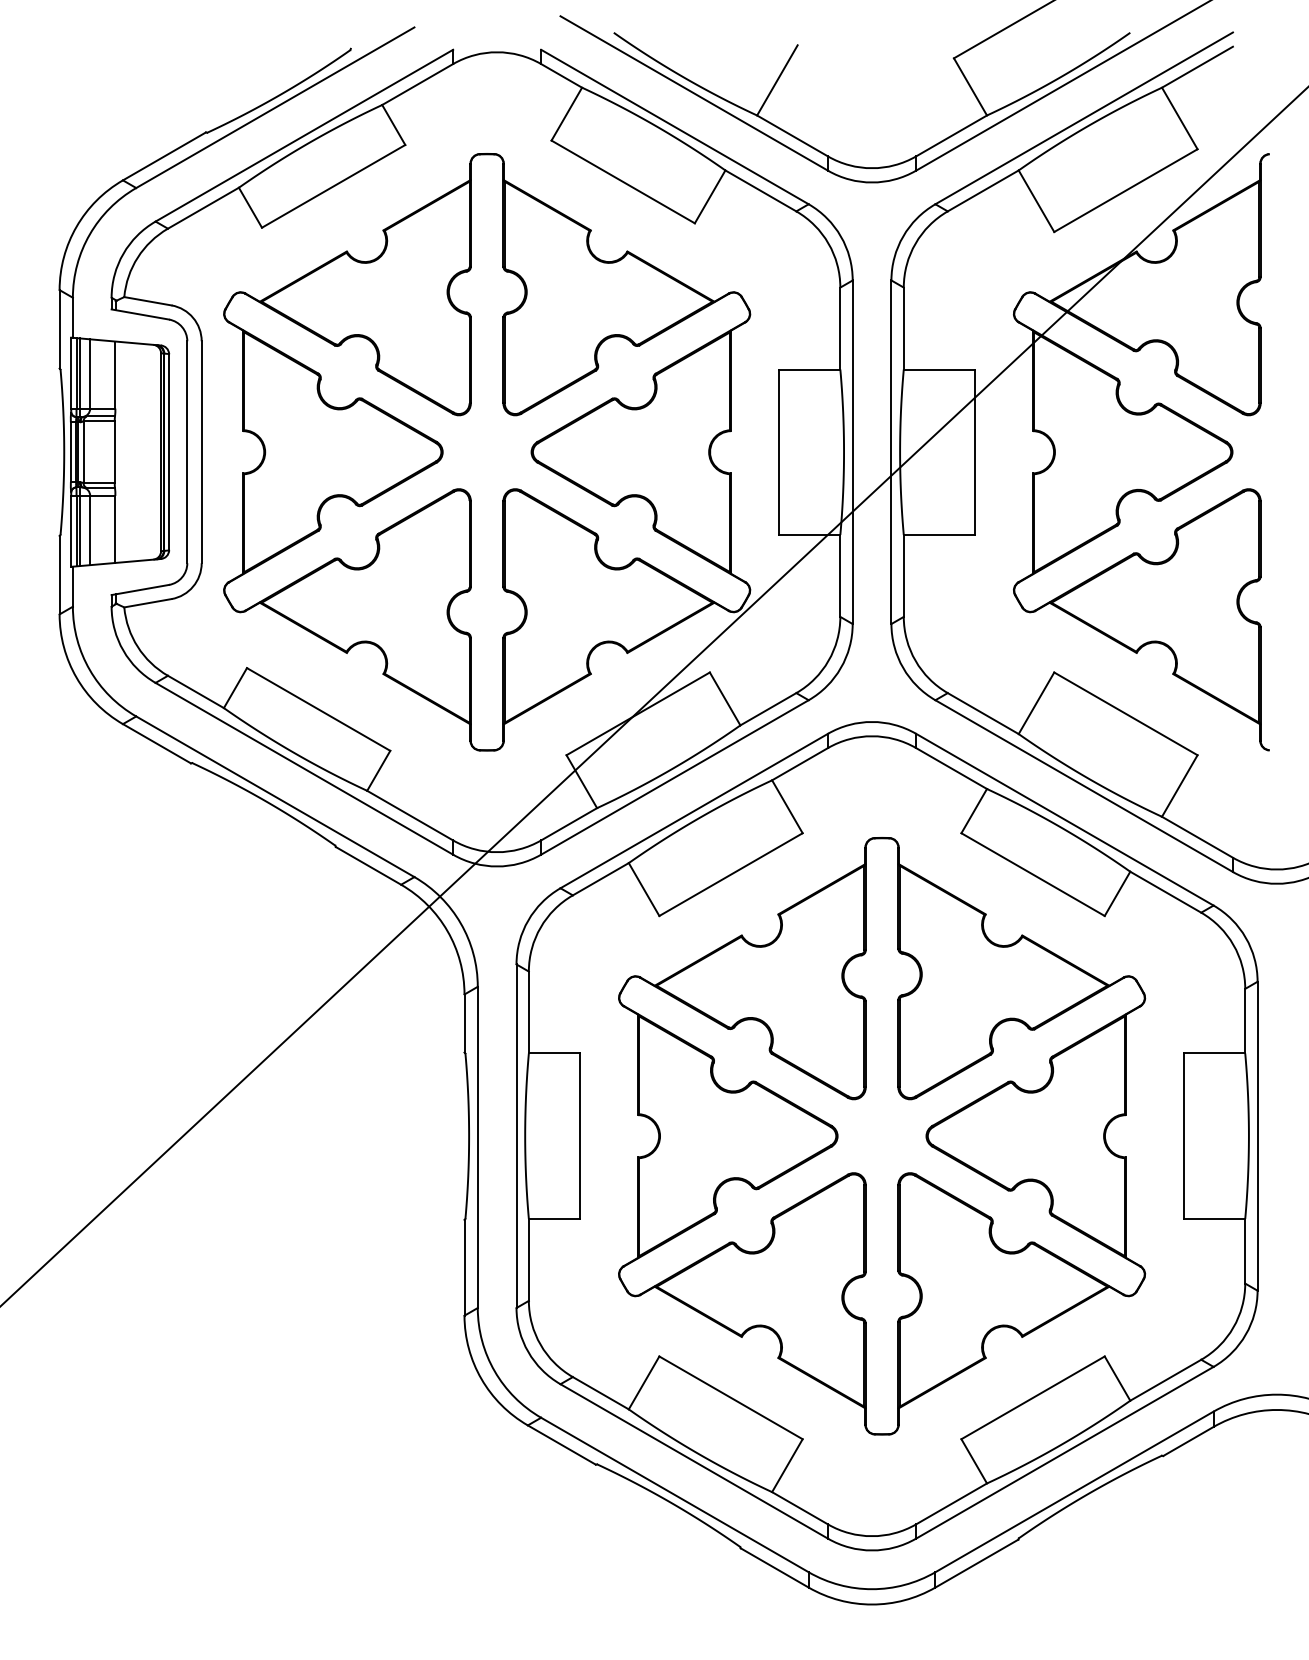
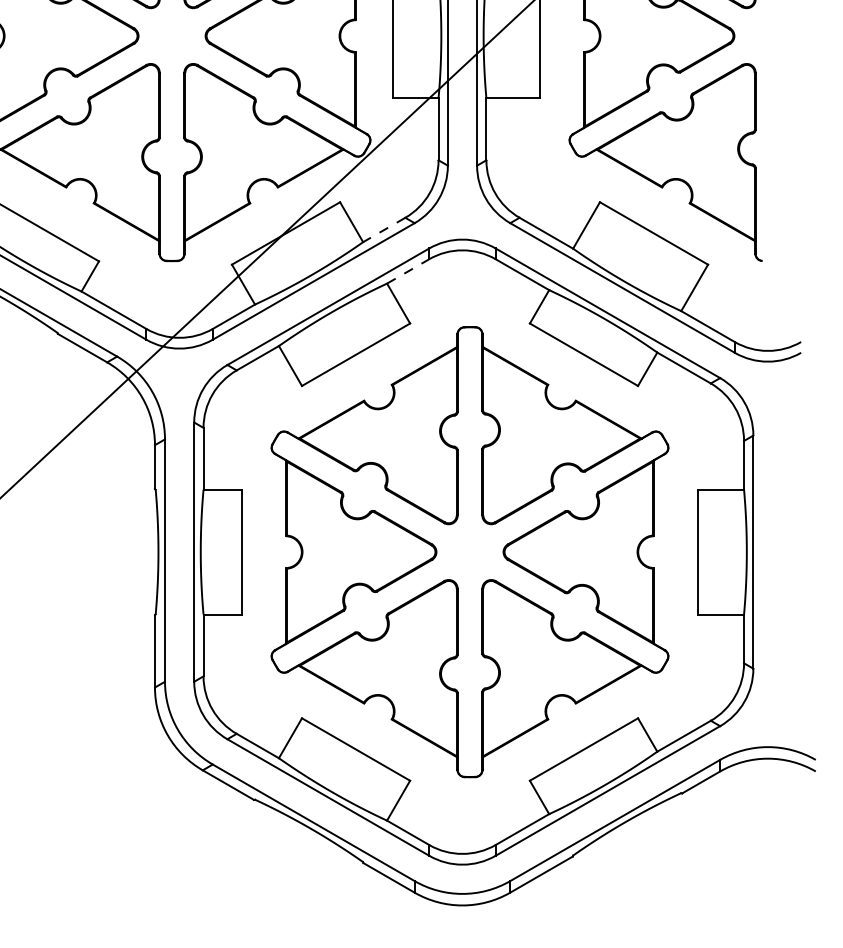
line: (767, 709) -> (383, 230), solid -> dashed
line: (800, 763) -> (408, 270), solid -> dashed

